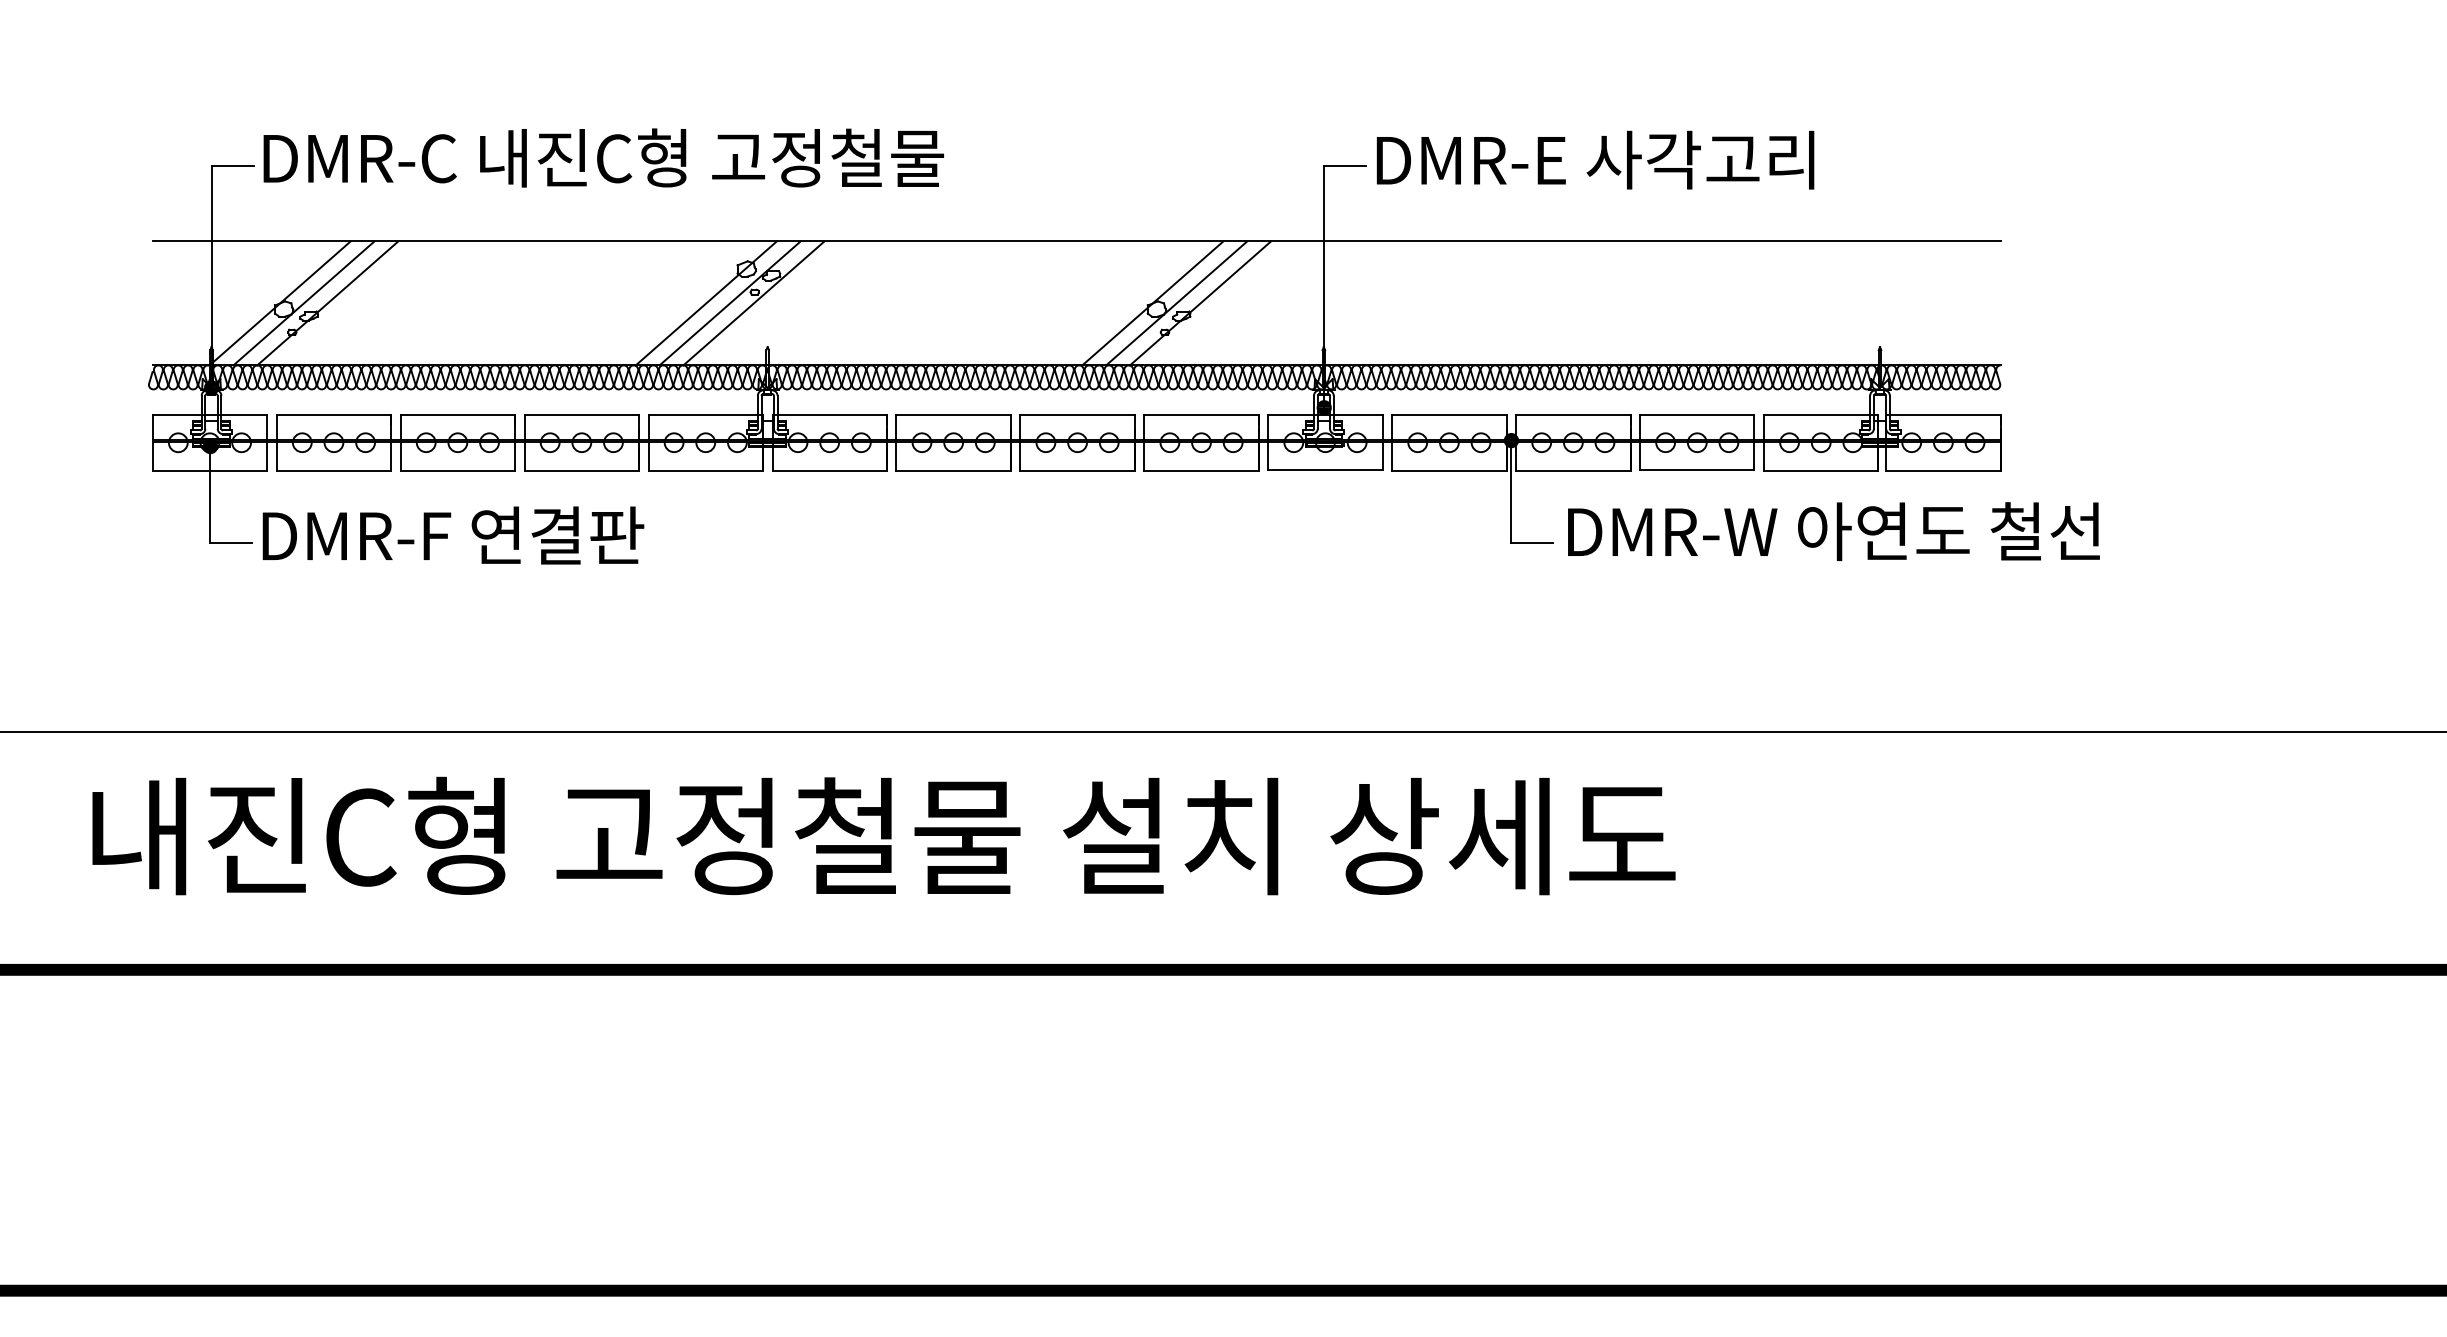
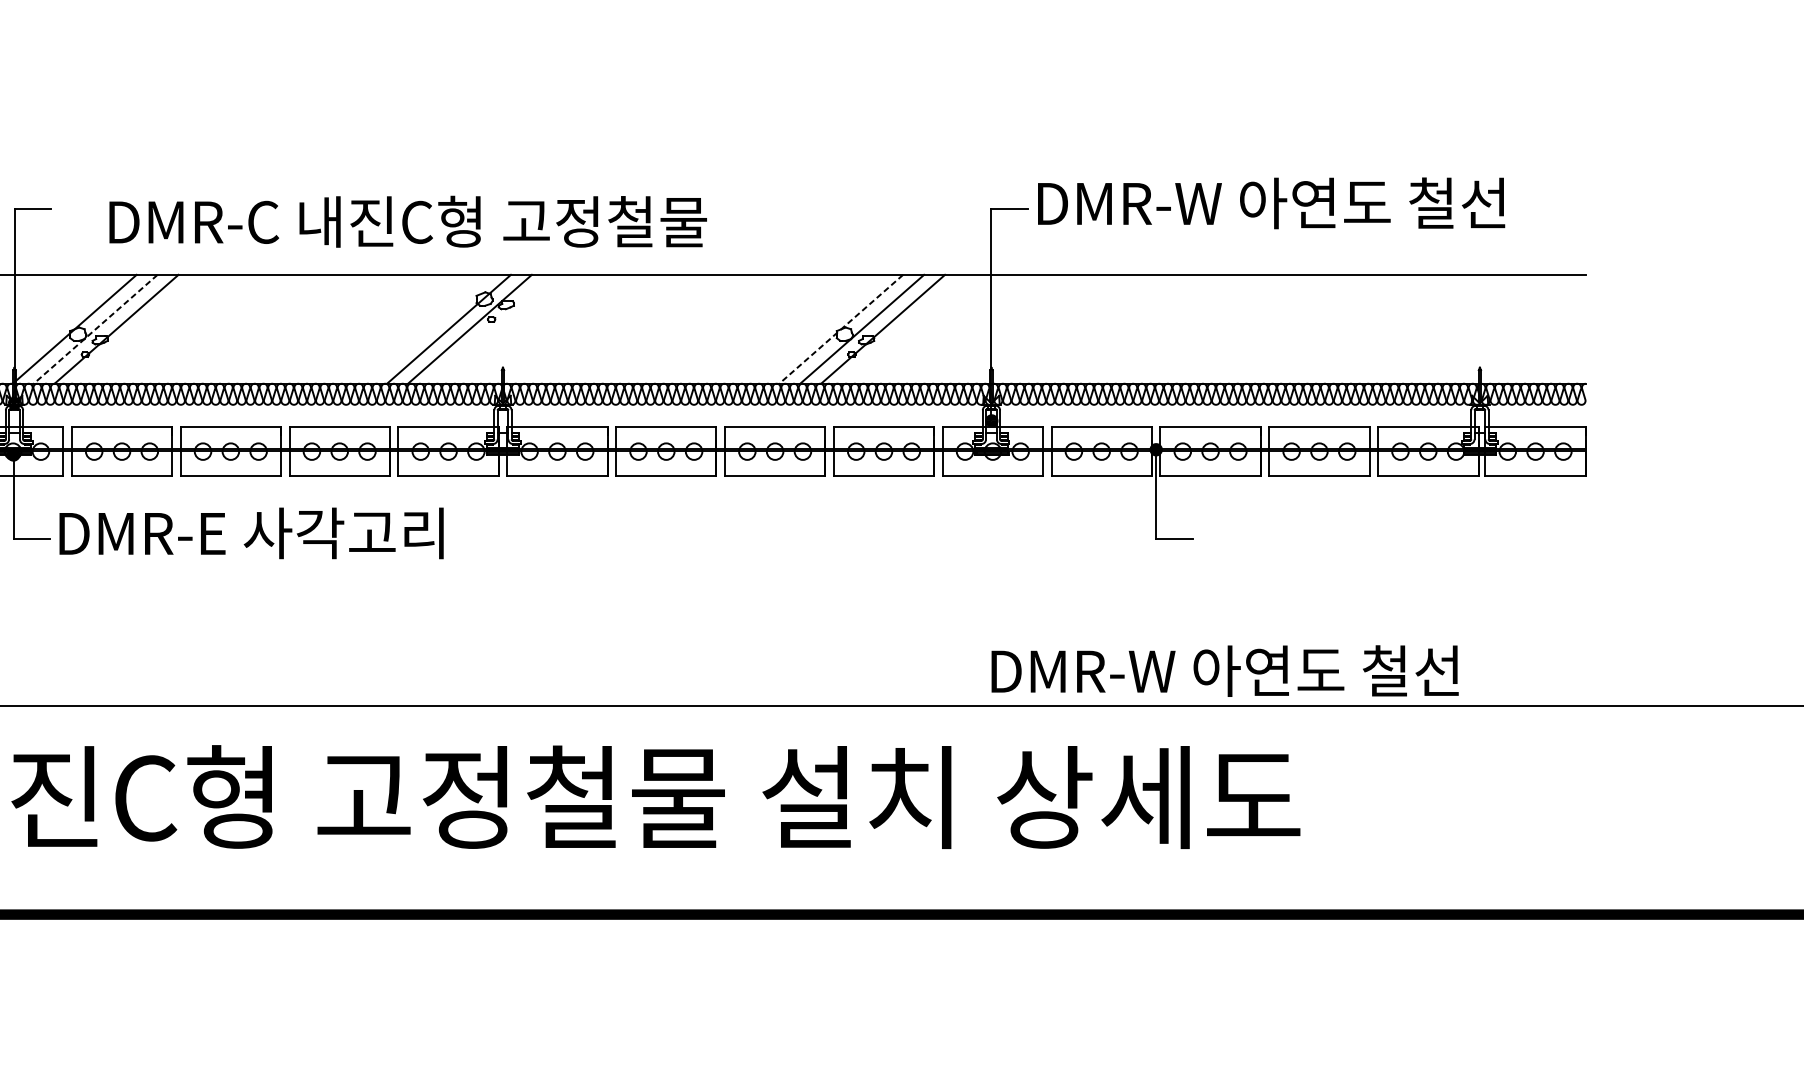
text: (603, 157) -> (407, 221), moved
text: (1720, 159) -> (1339, 202), DMR-E 사각고리 -> DMR-W 아연도 철선
line: (303, 303) -> (95, 329), solid -> dashed
line: (753, 303) -> (490, 329), removed
line: (1152, 303) -> (840, 329), solid -> dashed
text: (1833, 531) -> (1224, 671), moved
text: (564, 535) -> (324, 533), DMR-F 연결판 -> DMR-E 사각고리

